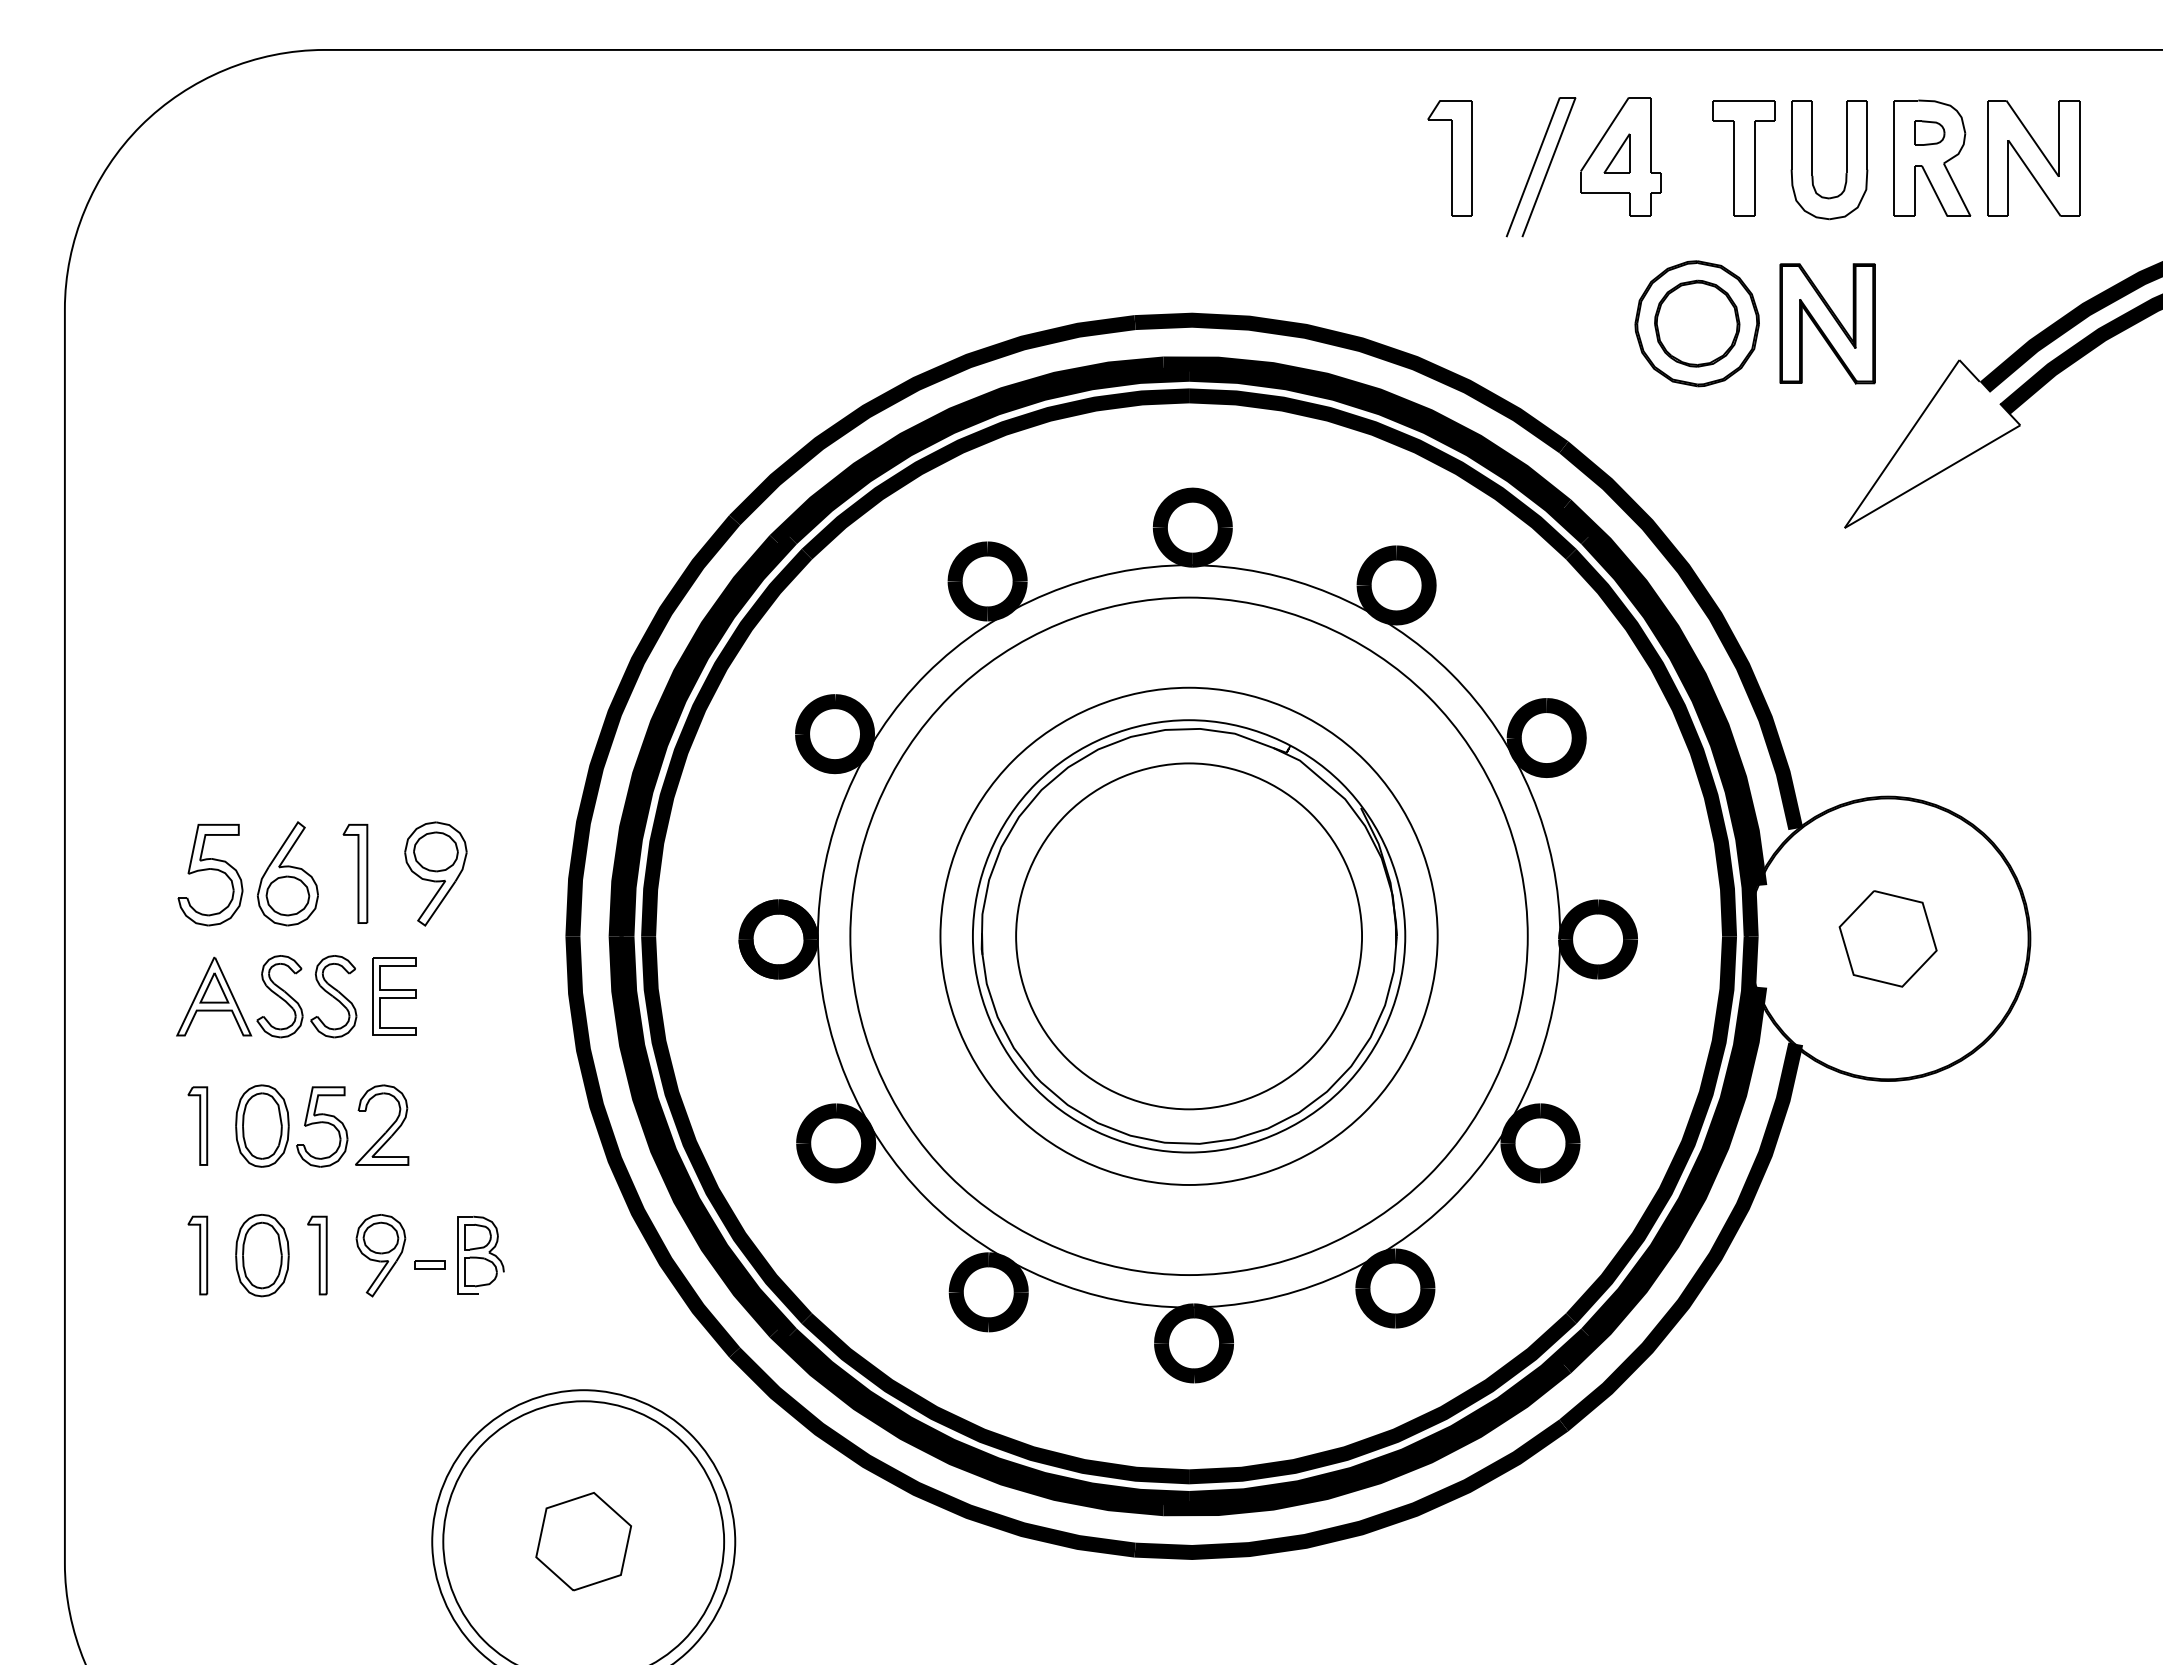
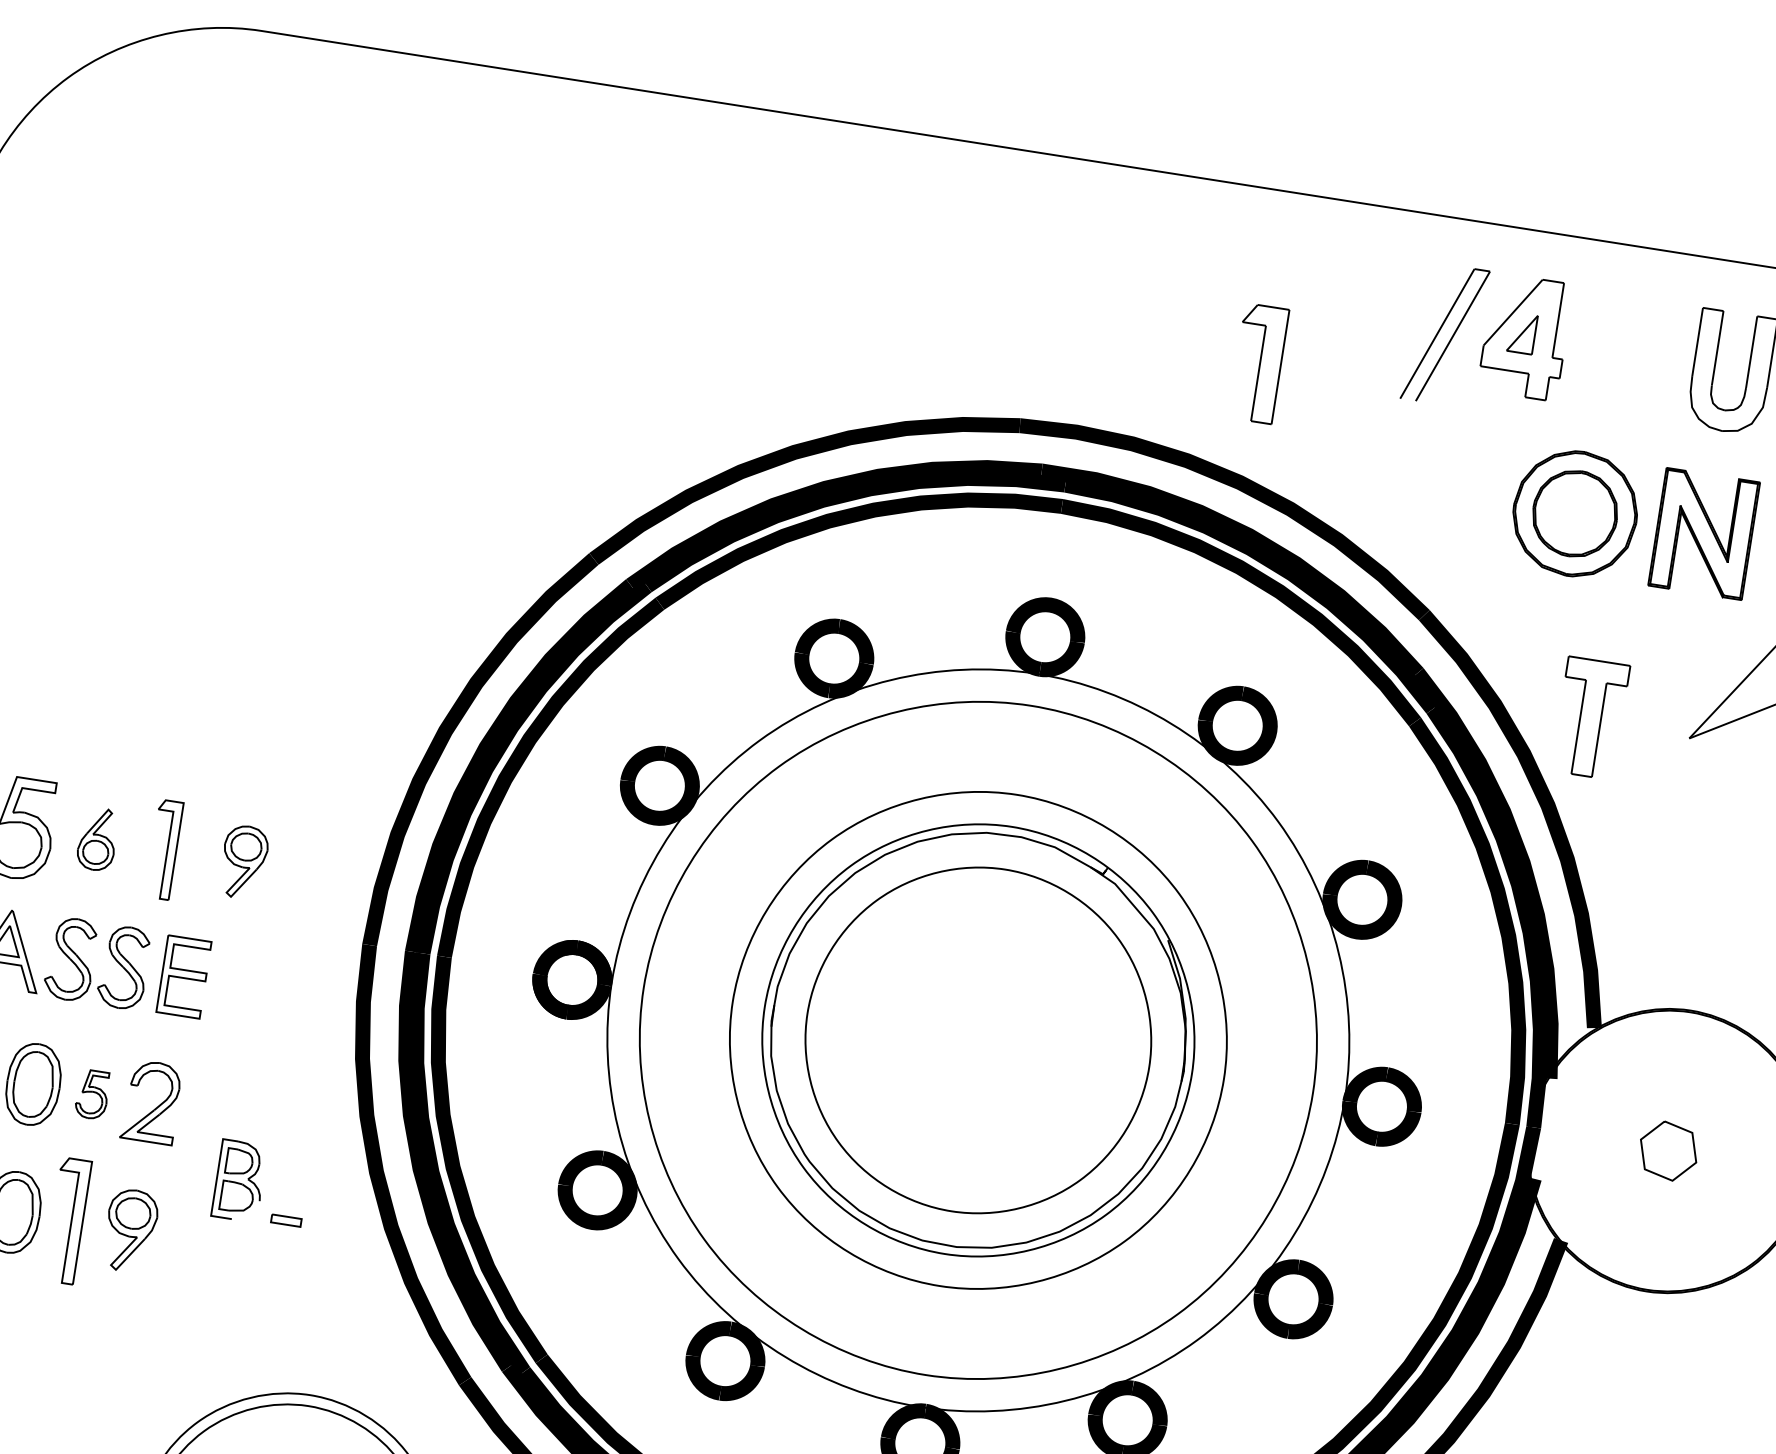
part: (1449, 158) -> (1257, 363), moved
part: (1743, 158) -> (1590, 718), moved
part: (287, 873) -> (97, 838), size x0.6
part: (435, 873) -> (243, 861), size x0.7
part: (1887, 938) -> (1668, 1150), size x0.6
part: (322, 1126) -> (92, 1094), size x0.6
part: (480, 1254) -> (239, 1179), moved
part: (317, 1255) -> (67, 1220), size x1.6
part: (429, 1264) -> (285, 1220), moved

